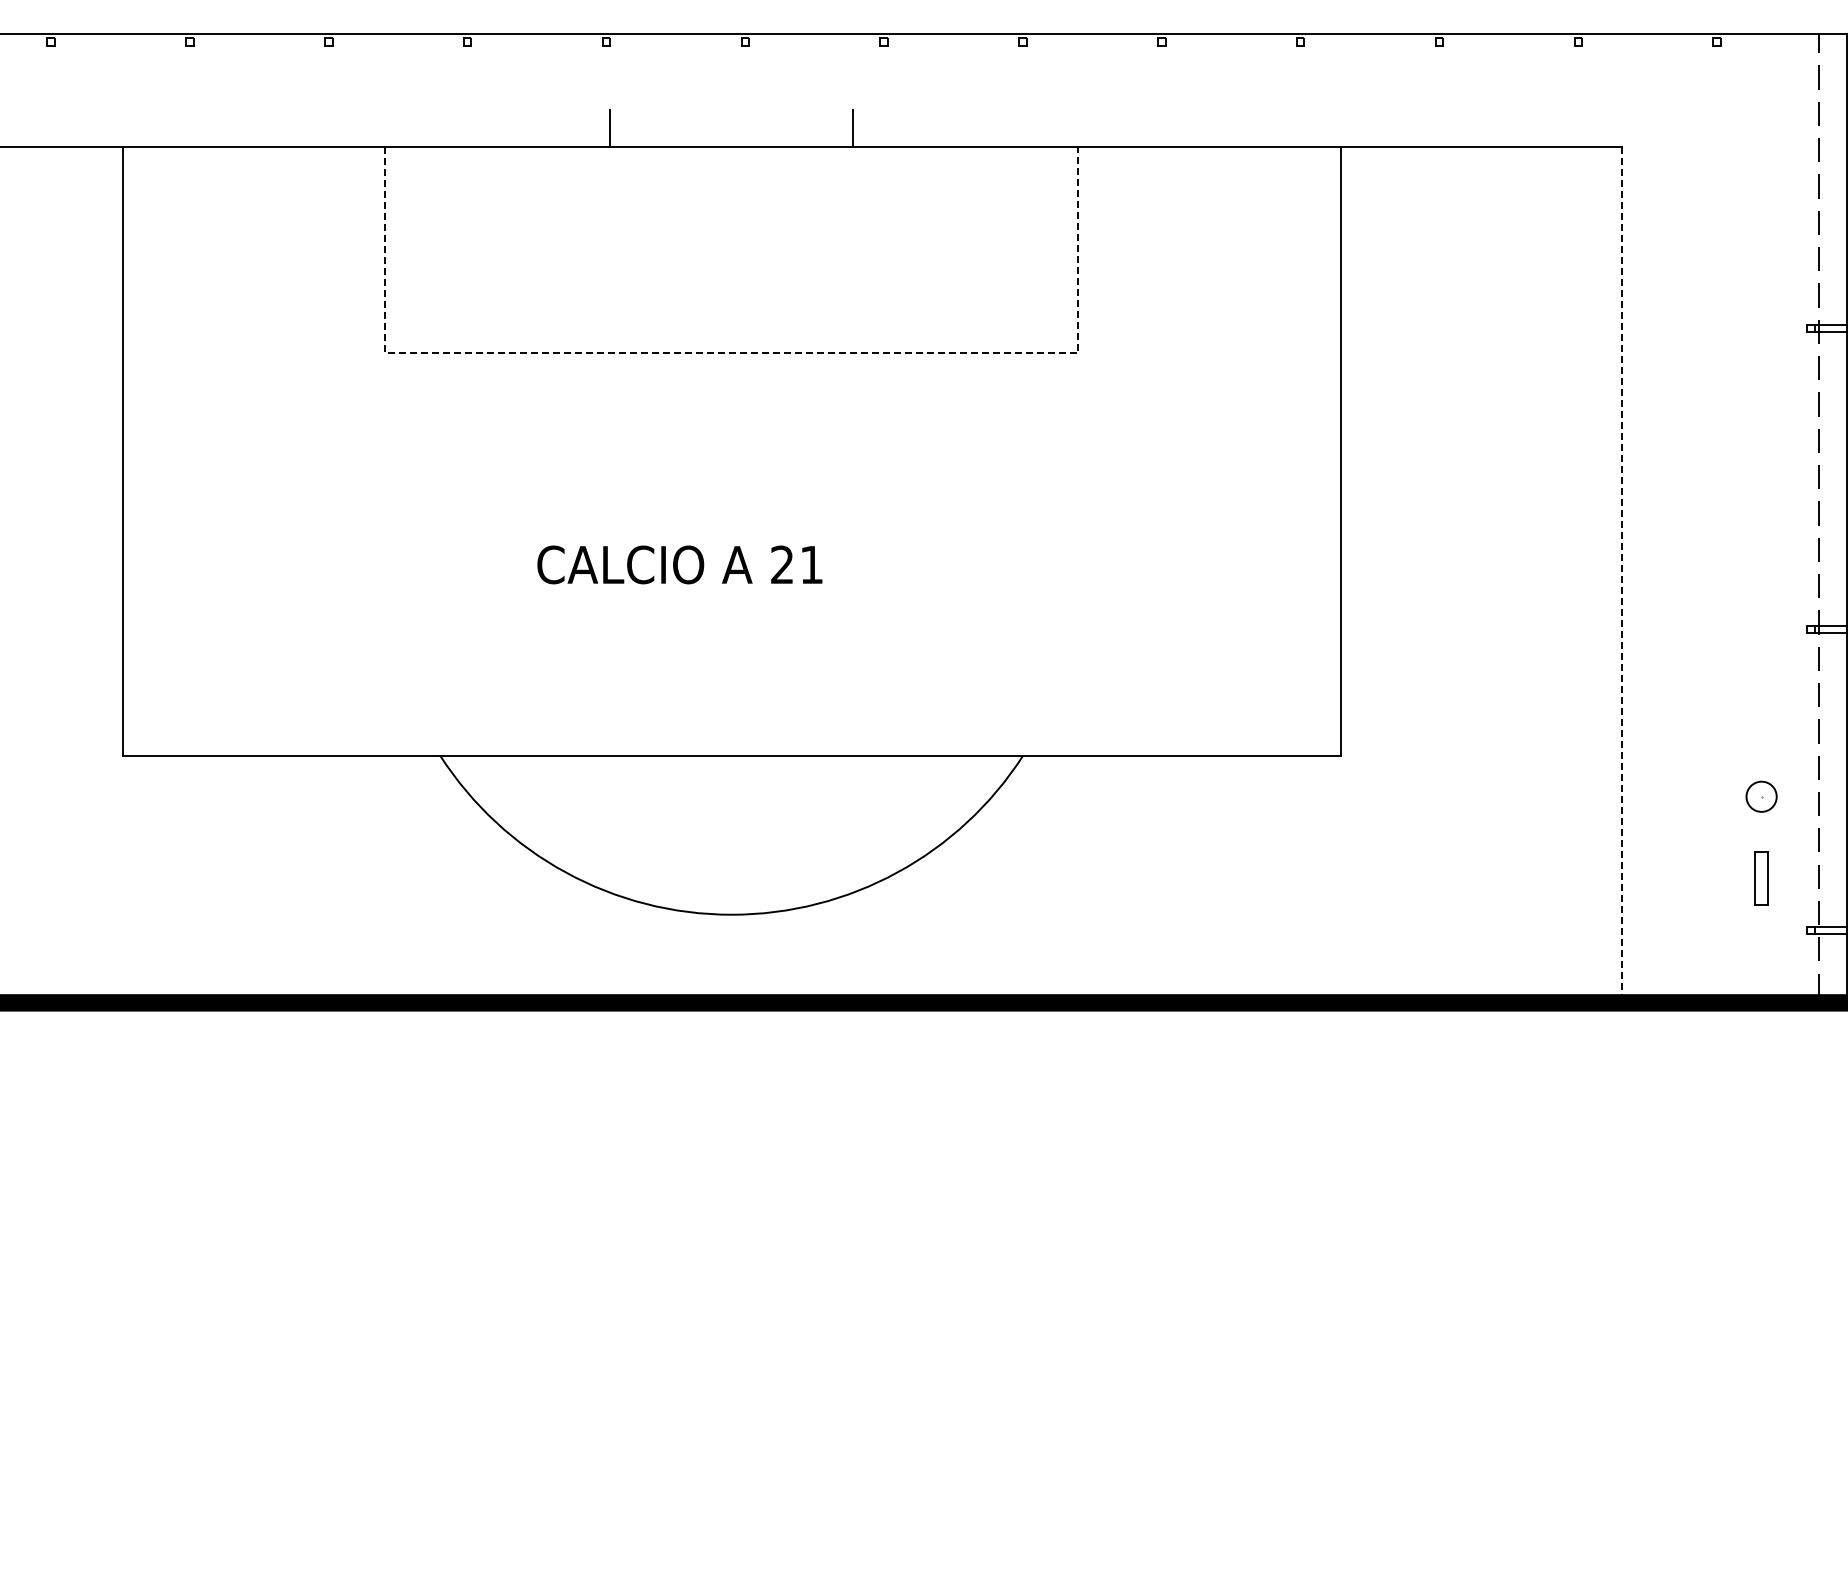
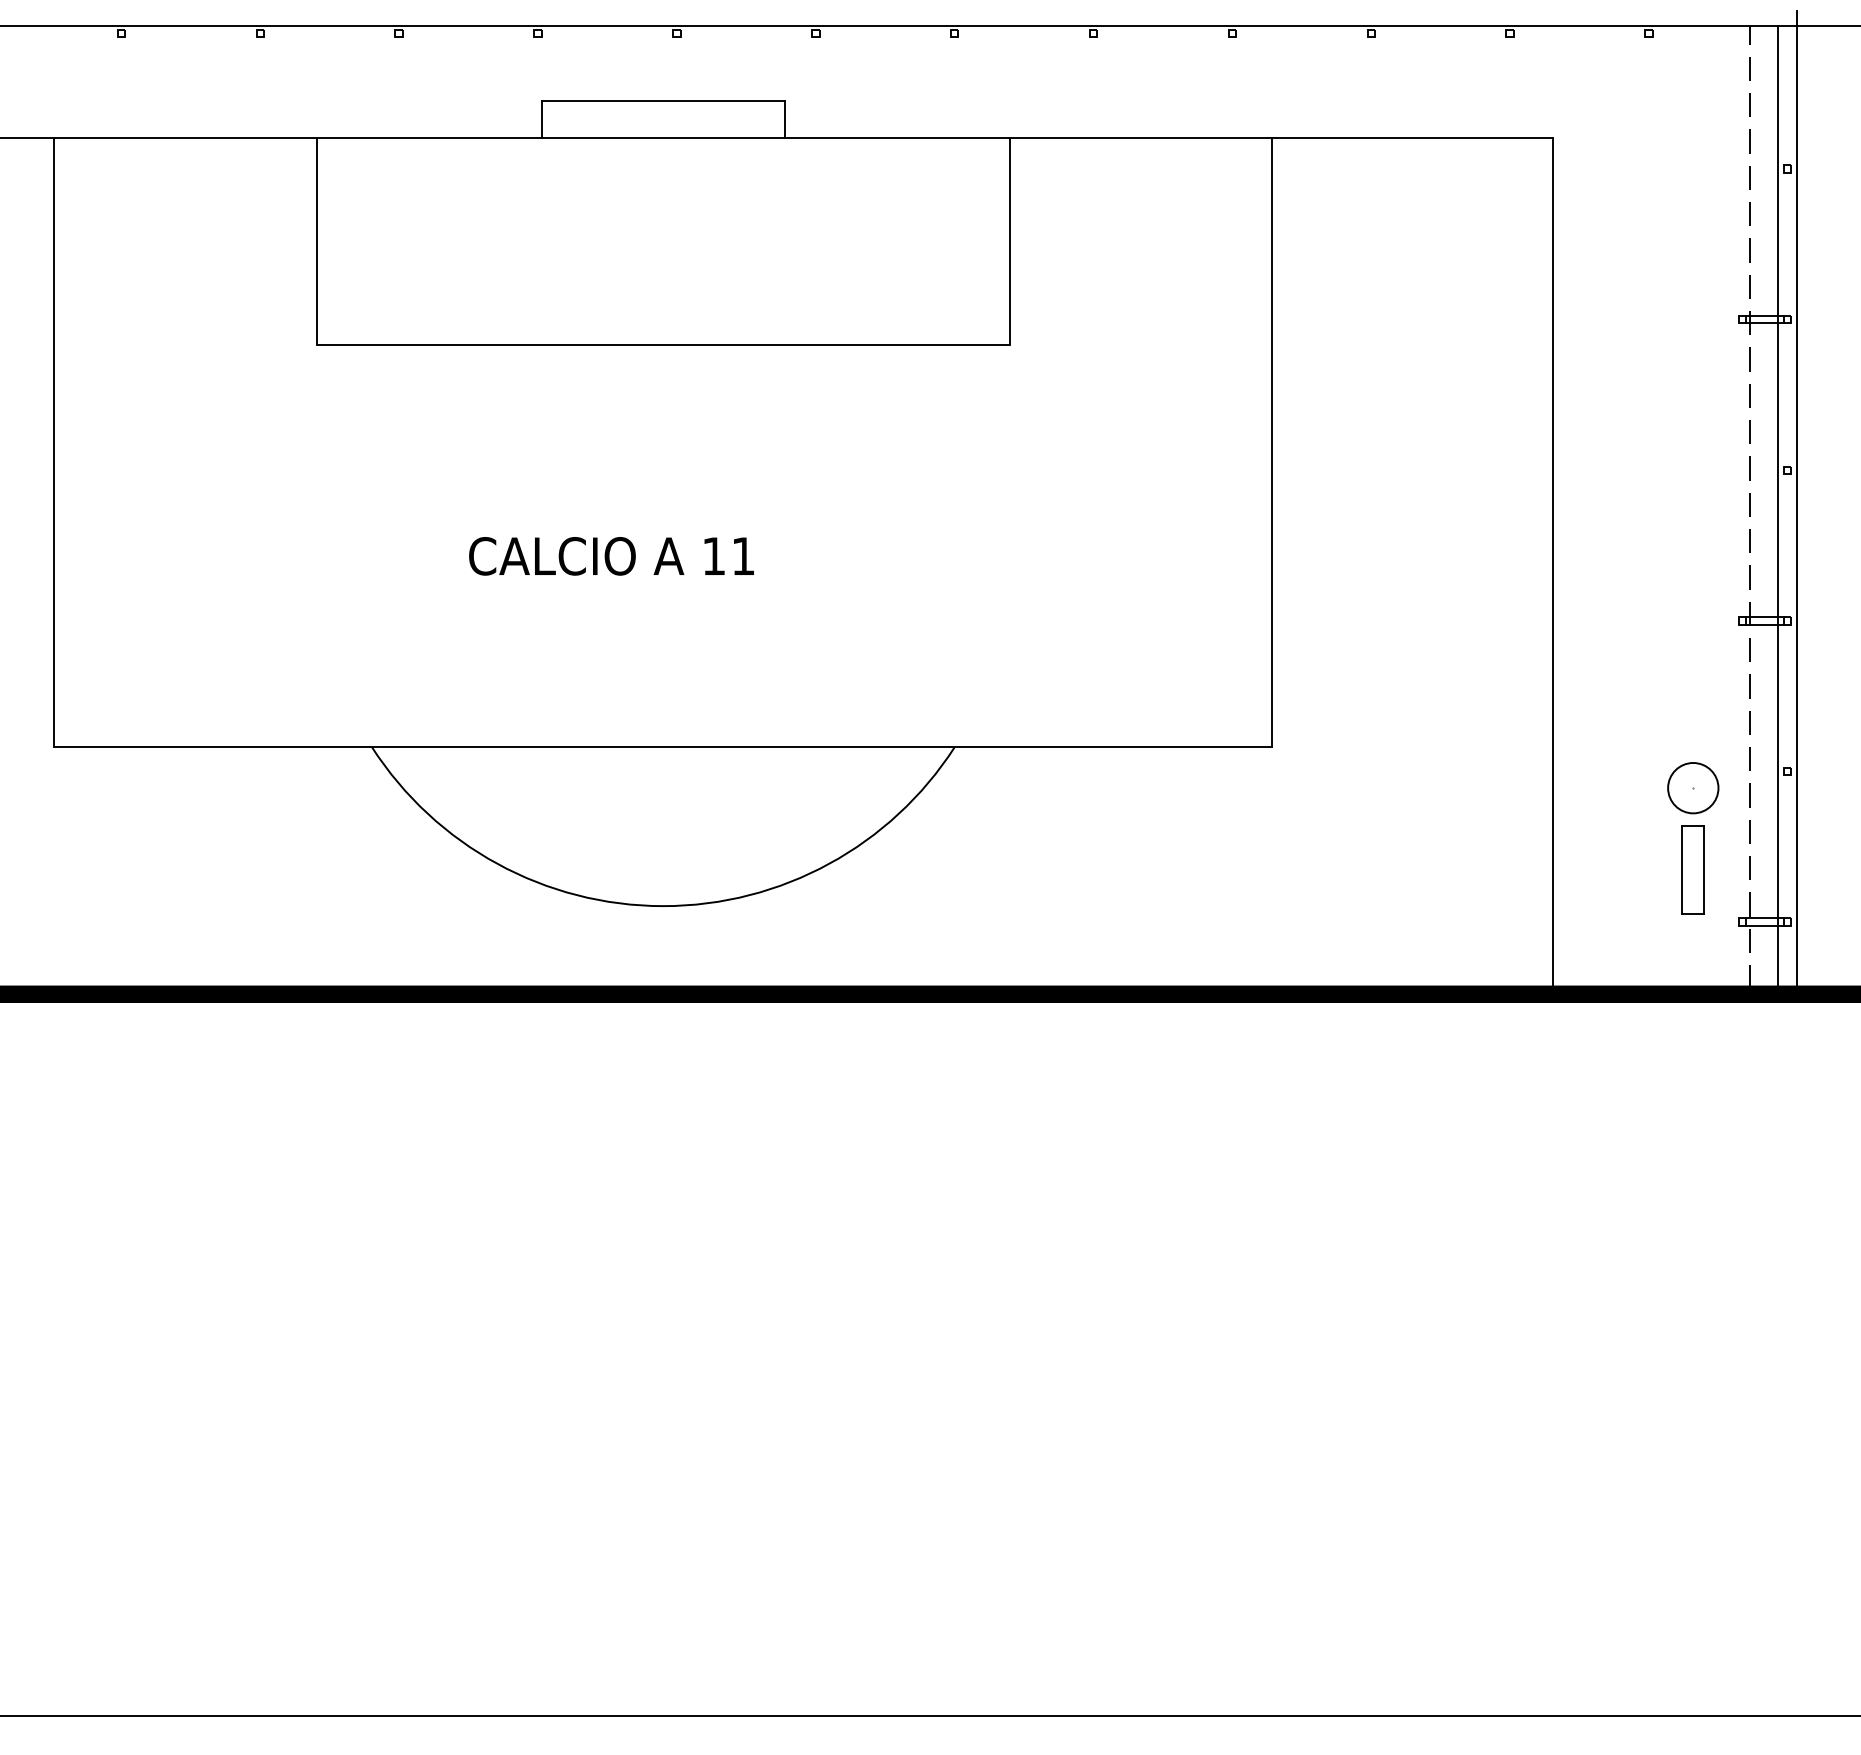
line: (731, 109) -> (663, 100), added
line: (731, 353) -> (663, 344), dashed -> solid
text: (781, 564) -> (713, 555), 21 -> 11
line: (1621, 573) -> (1553, 564), dashed -> solid
circle: (1761, 797) -> (1693, 788), size x1.67
part: (1760, 878) -> (1692, 869), size x1.67

